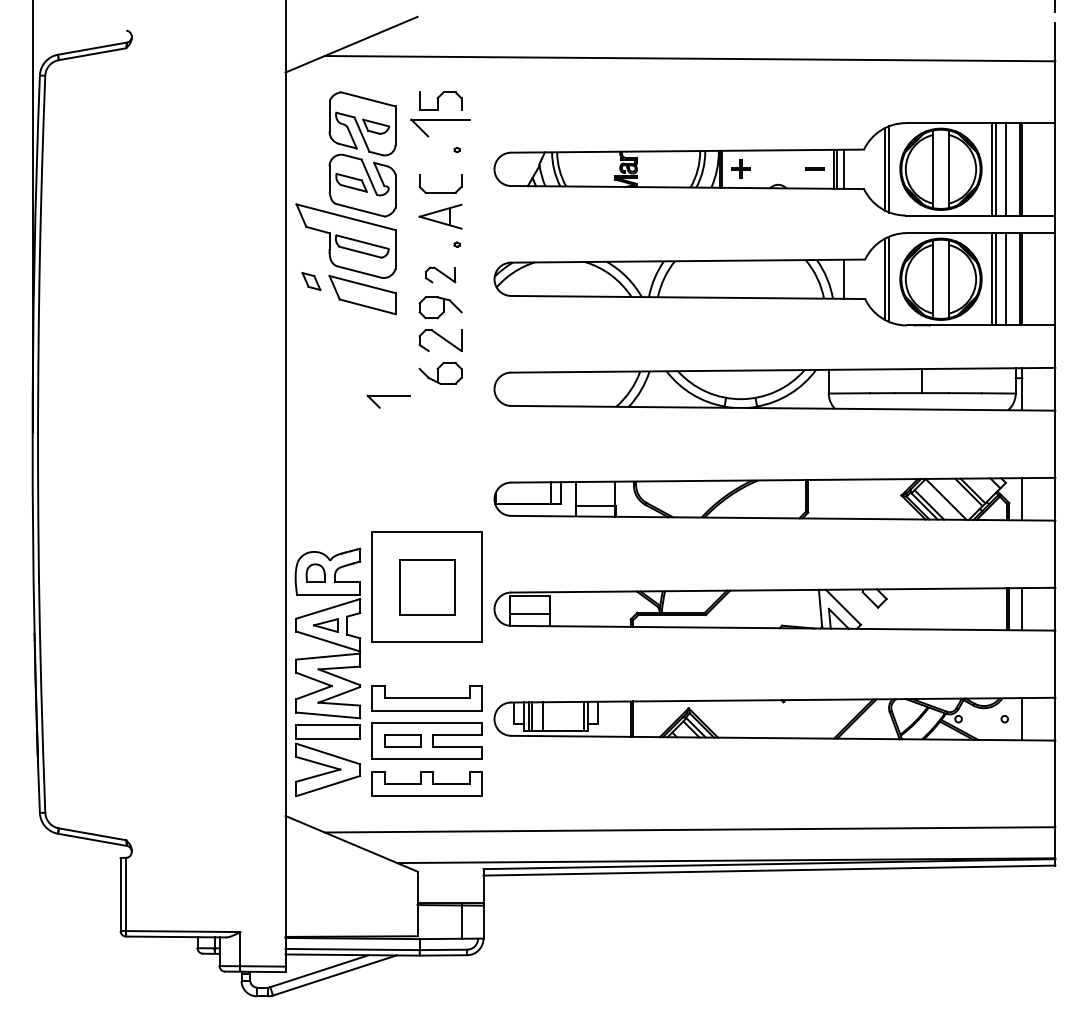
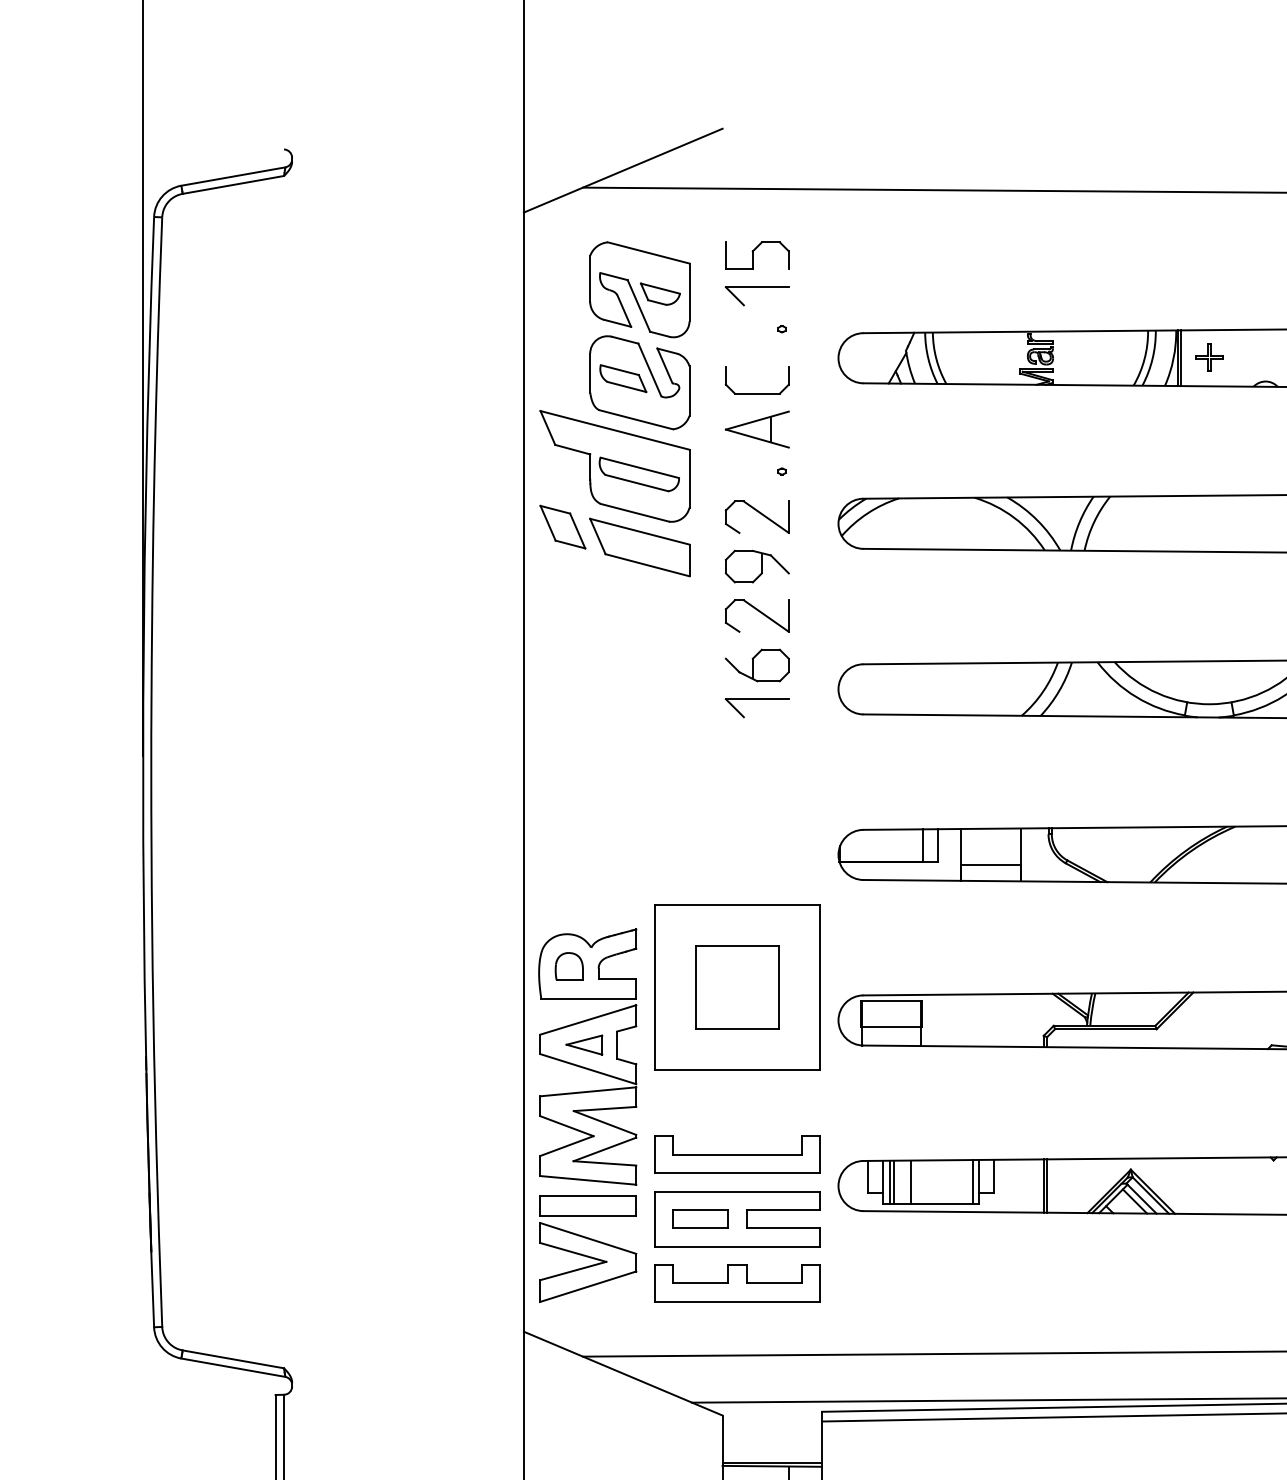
part: (440, 128) -> (757, 296), size x0.71
part: (440, 274) -> (757, 516), size x1.43
part: (311, 281) -> (562, 527), size x1.67
part: (388, 401) -> (757, 707), moved

